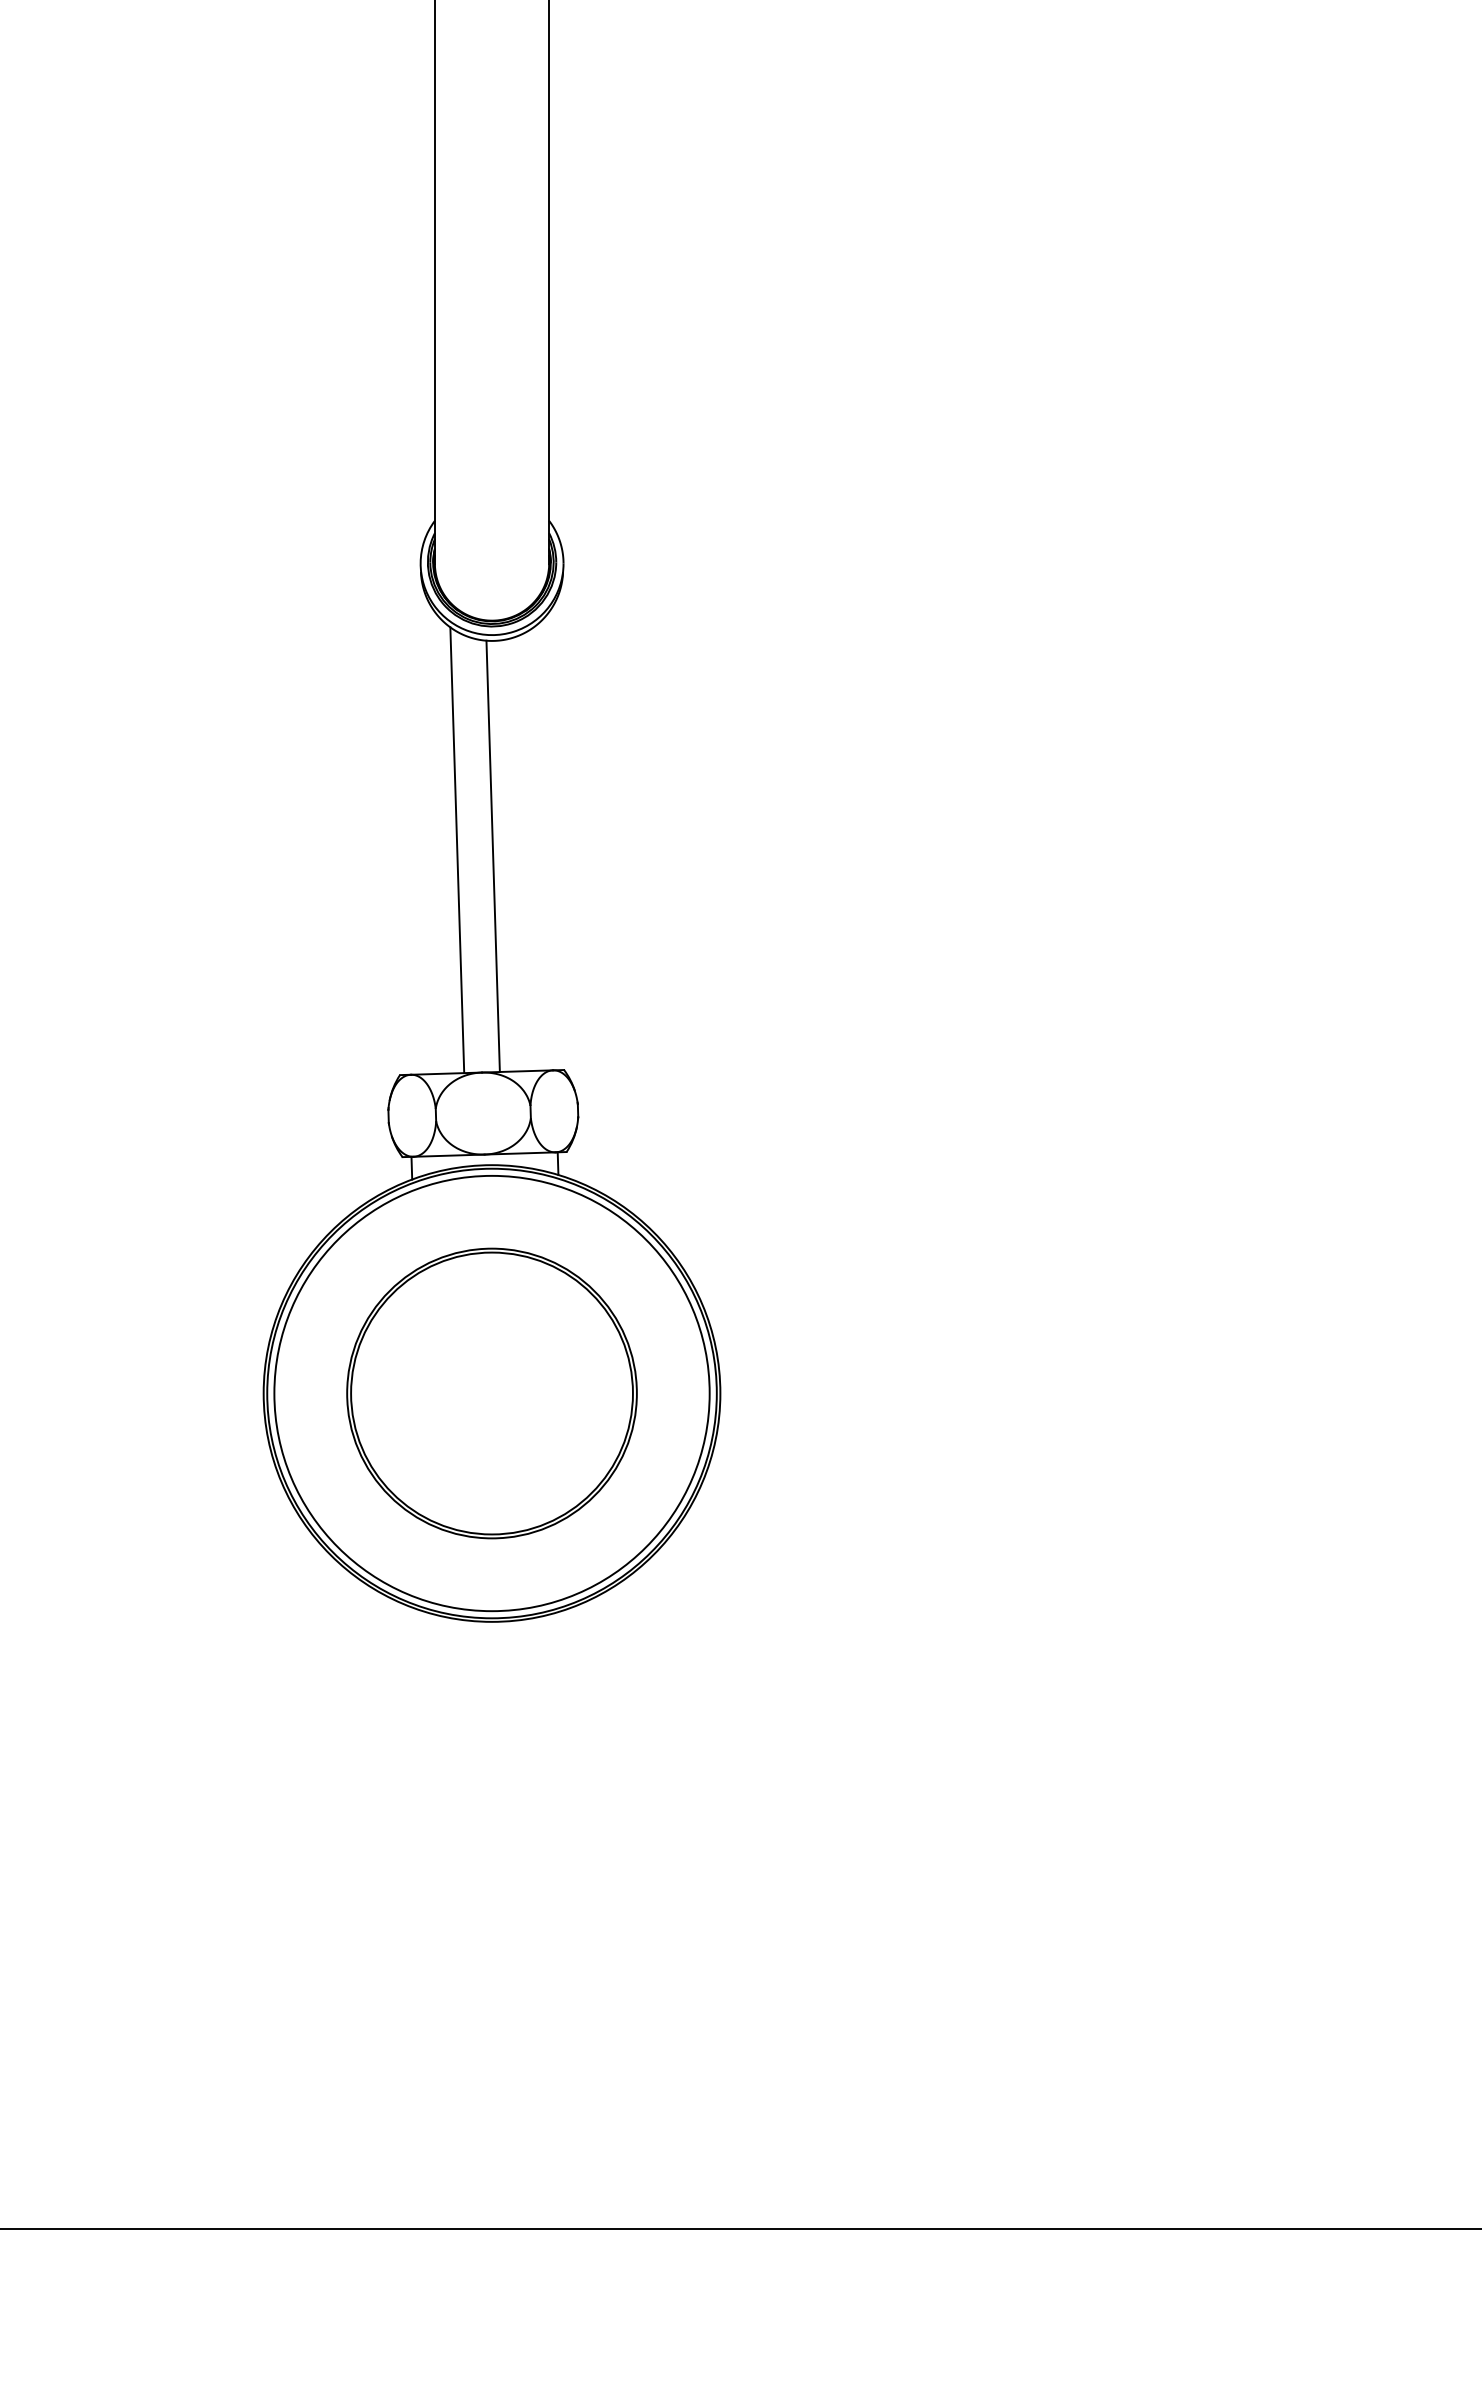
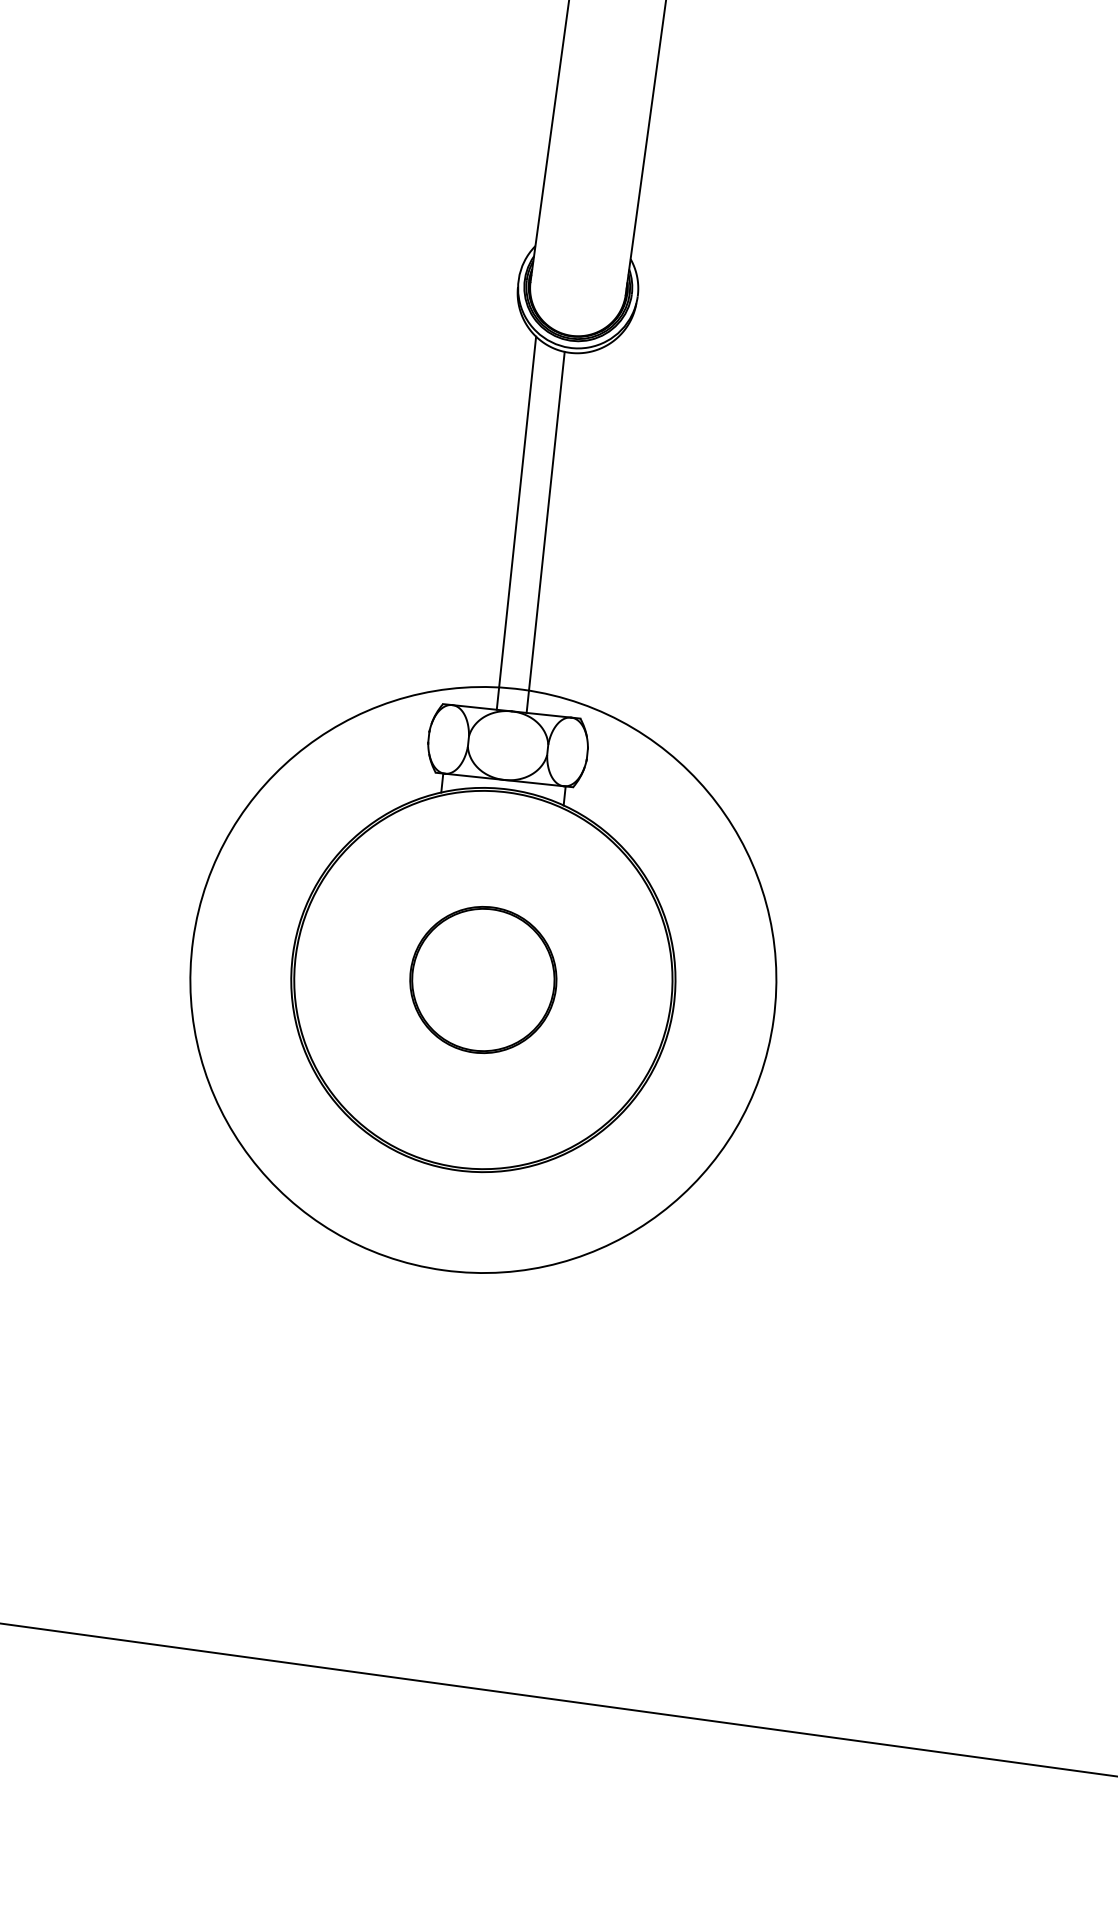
circle: (491, 1393) -> (482, 979), size x1.6
part: (491, 1393) -> (482, 979), size x0.6

